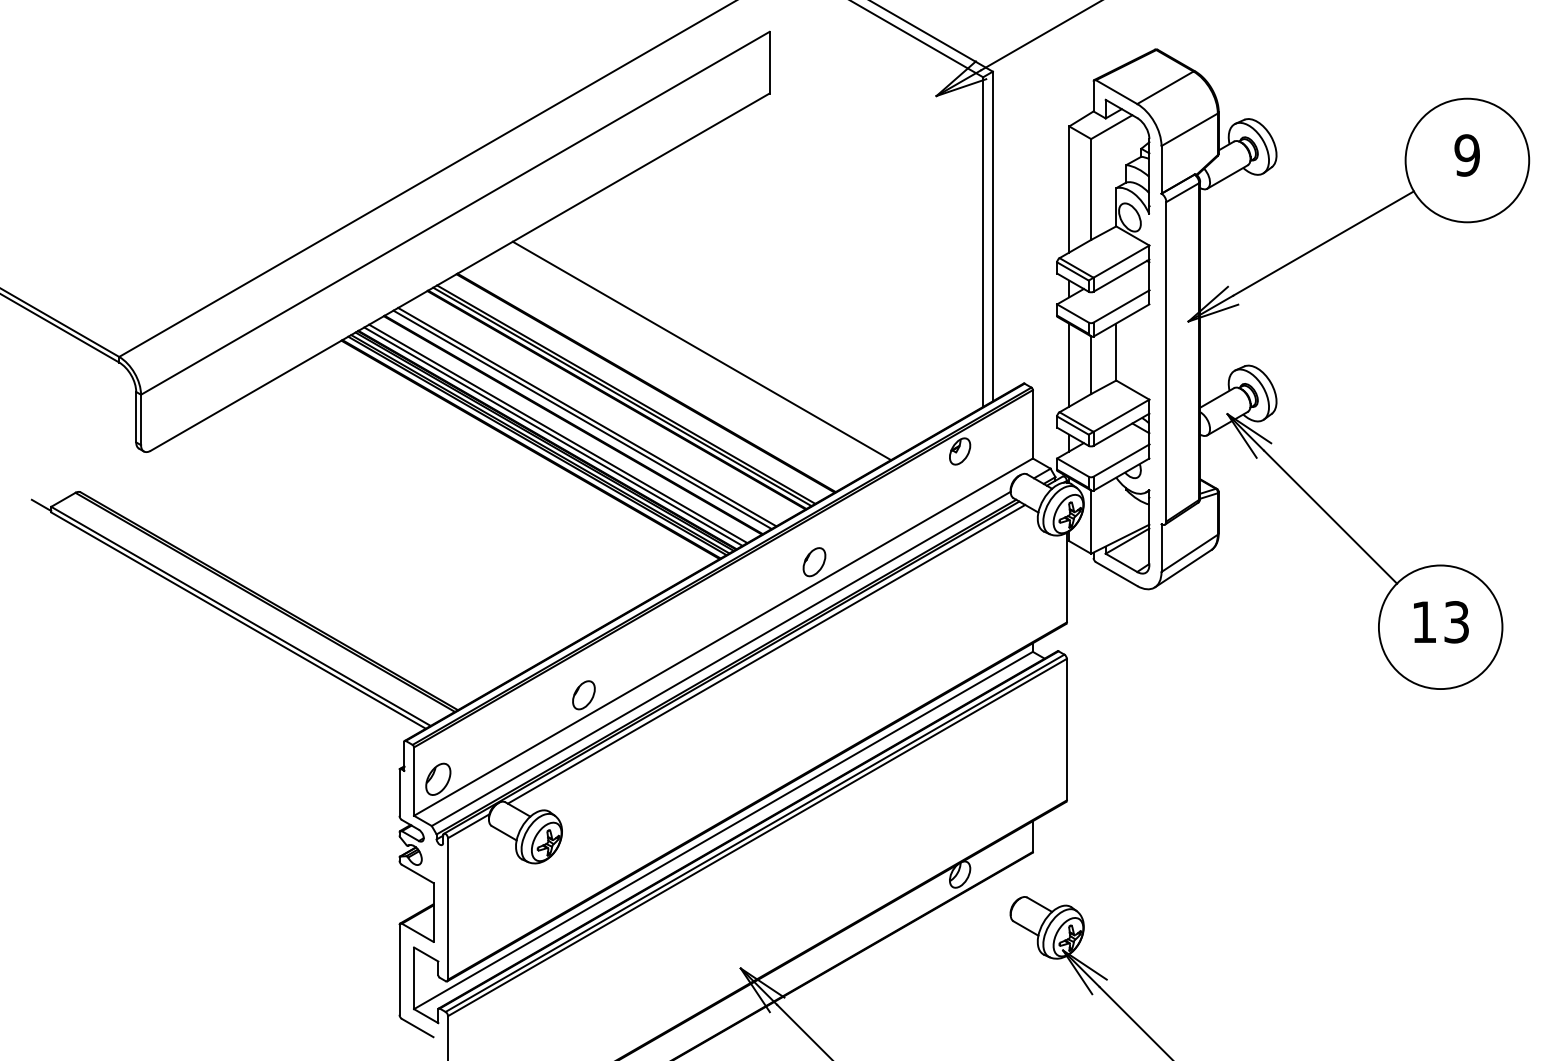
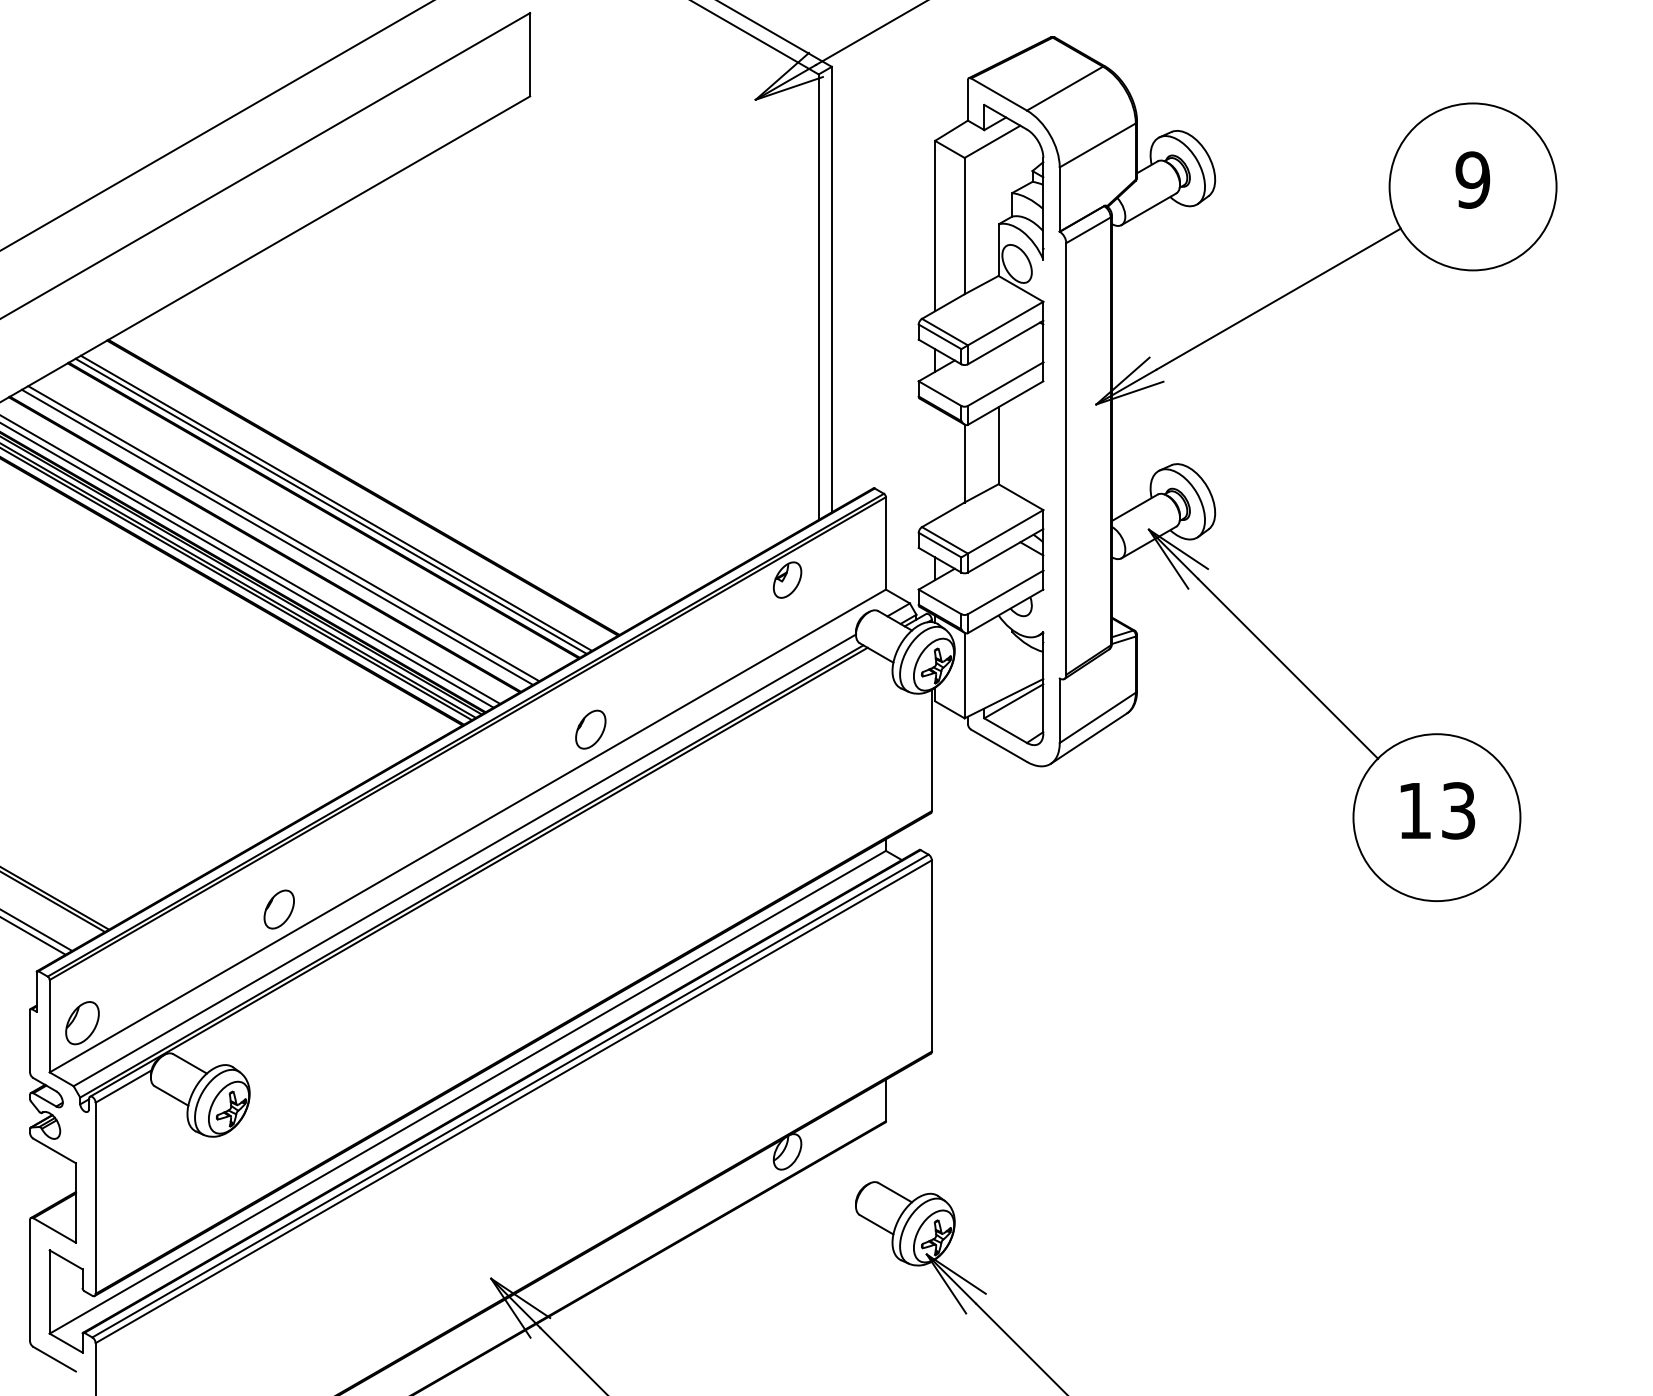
line: (701, 350) -> (438, 443), removed
line: (1069, 364) -> (935, 462), removed
line: (766, 653) -> (525, 853), removed

